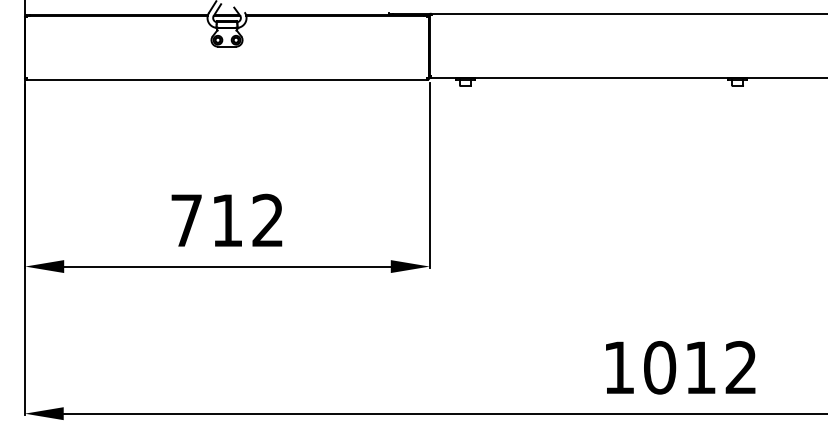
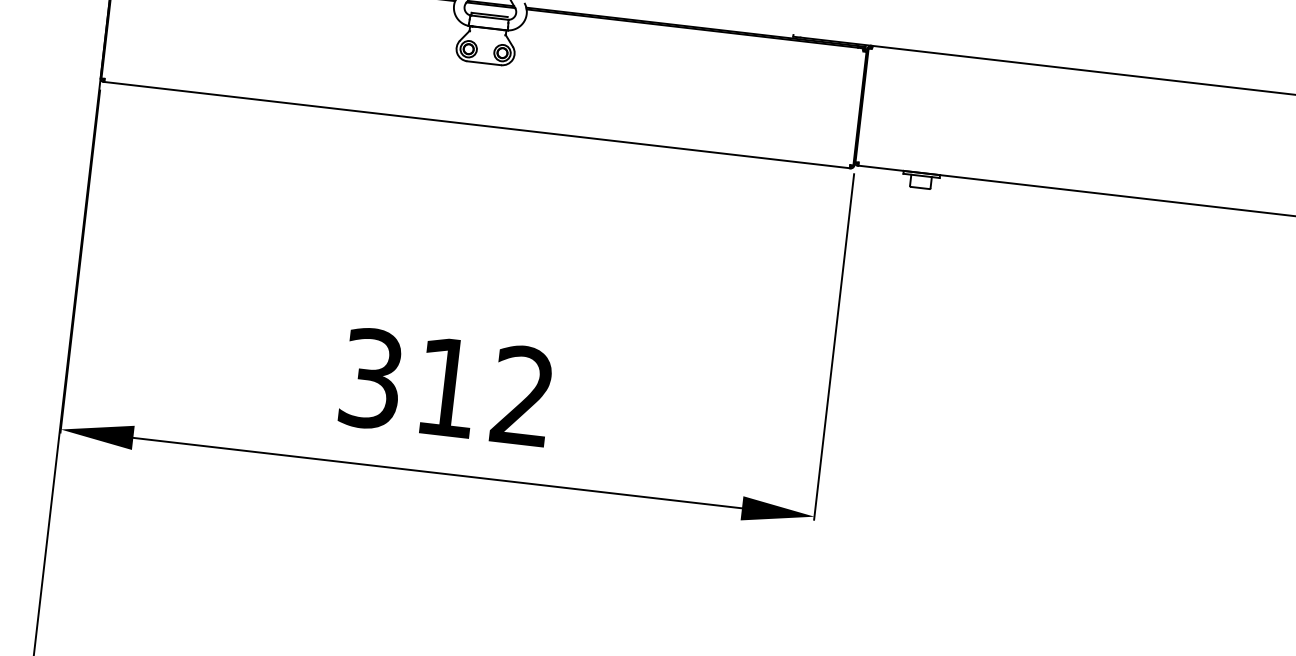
text: (186, 220) -> (371, 378), 712 -> 312

